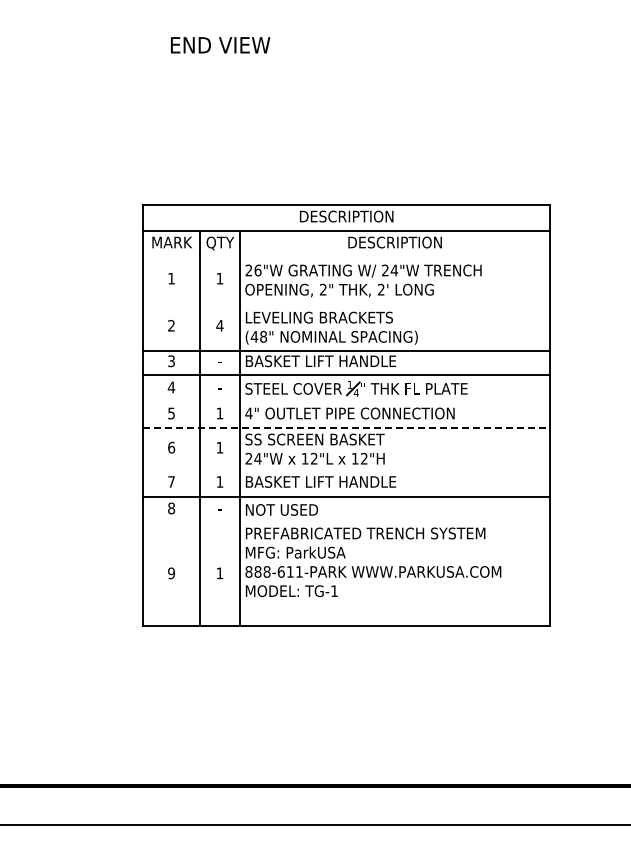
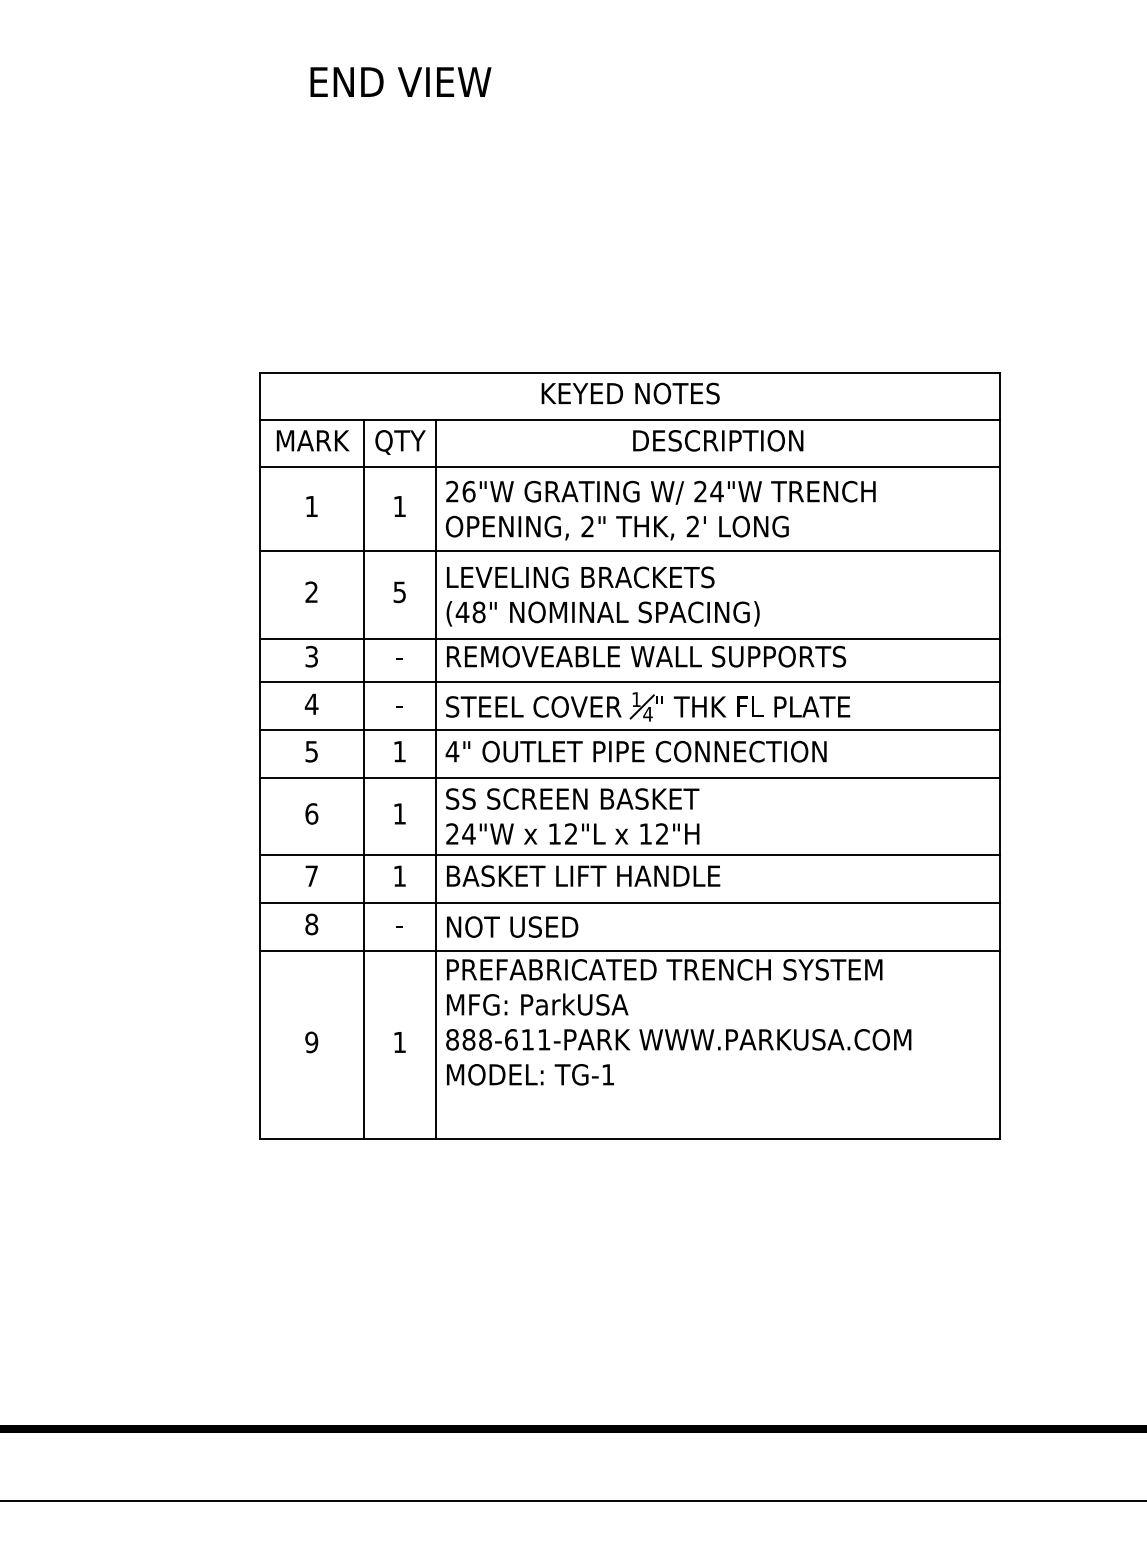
text: (346, 216) -> (629, 393), DESCRIPTION -> KEYED NOTES
line: (346, 256) -> (629, 466), added
line: (346, 303) -> (629, 551), added
text: (219, 325) -> (398, 591), 4 -> 5
text: (356, 361) -> (648, 657), BASKET LIFT HANDLE -> REMOVEABLE WALL SUPPORTS
line: (346, 401) -> (629, 729), added
line: (346, 428) -> (629, 778), dashed -> solid
line: (346, 470) -> (629, 855), added
line: (346, 523) -> (629, 951), added

